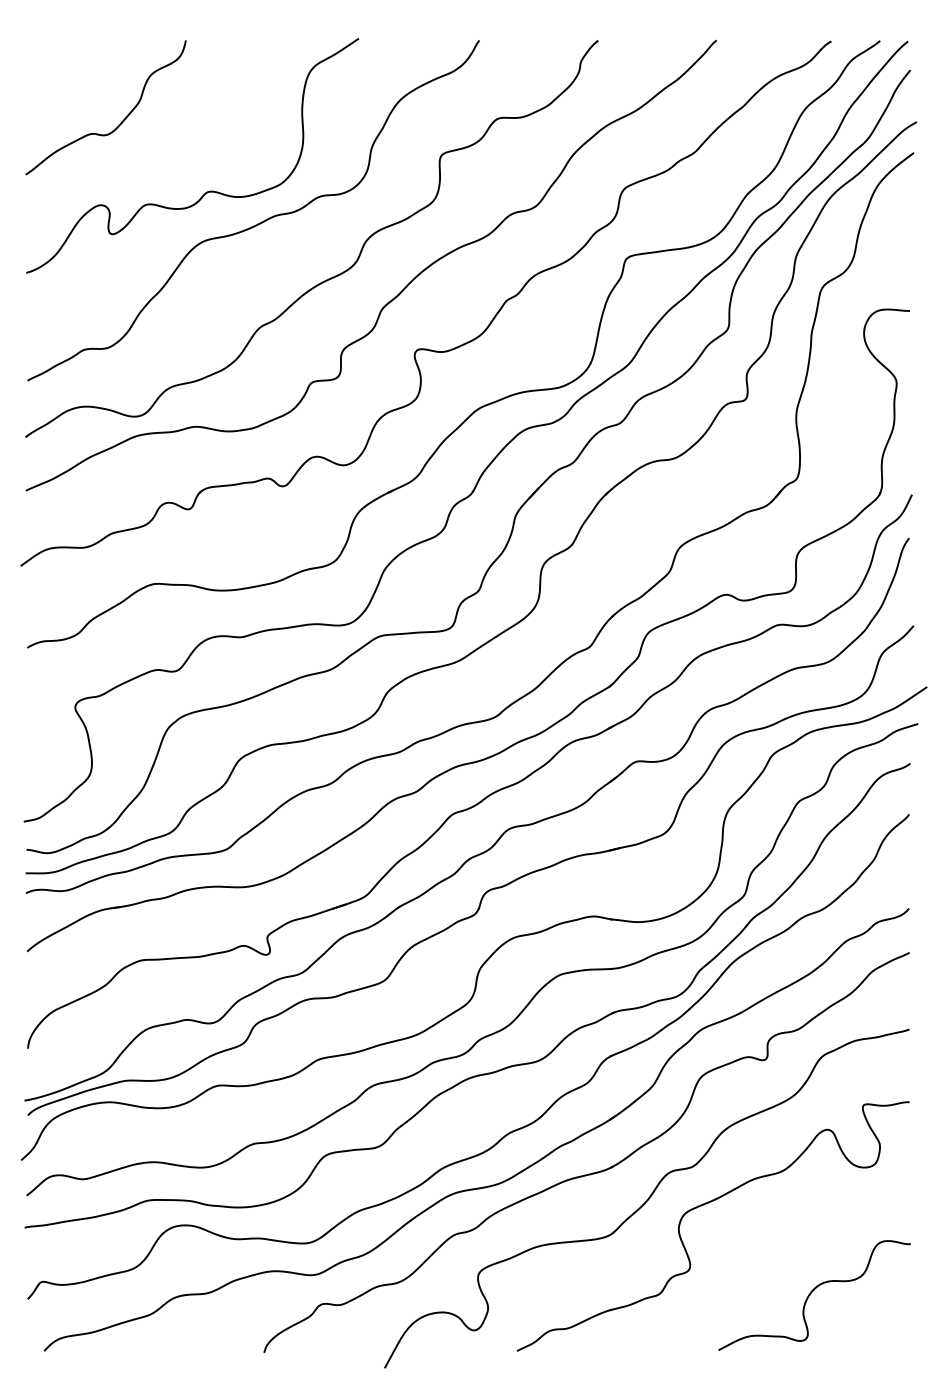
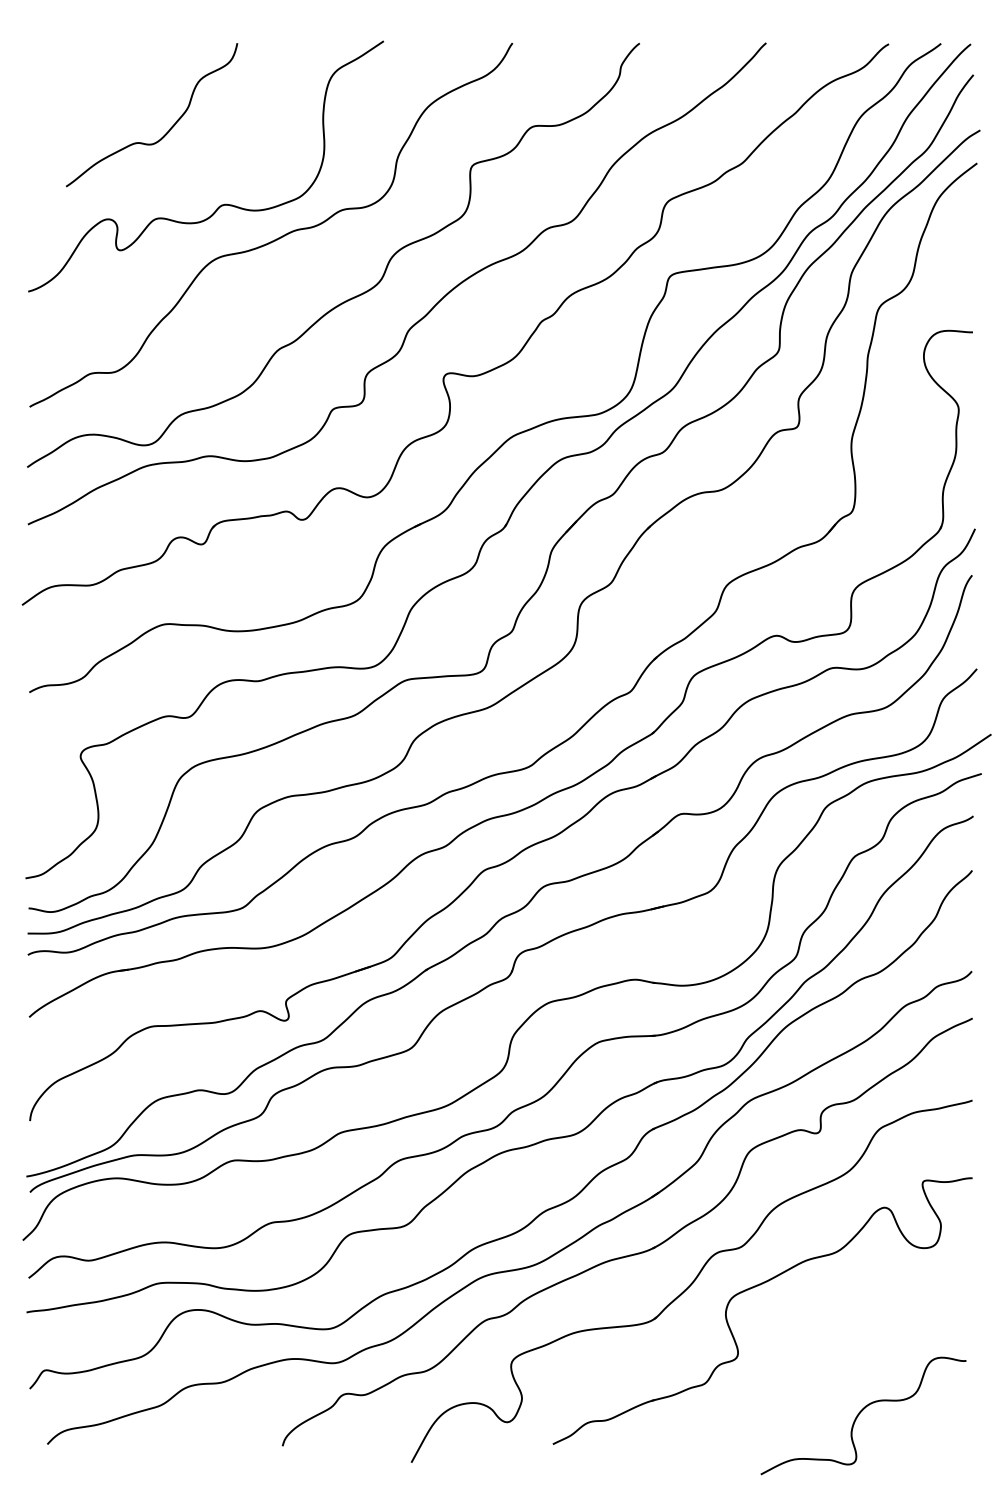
curve: (120, 122) -> (167, 130), moved
curve: (812, 1292) -> (861, 1412), moved

